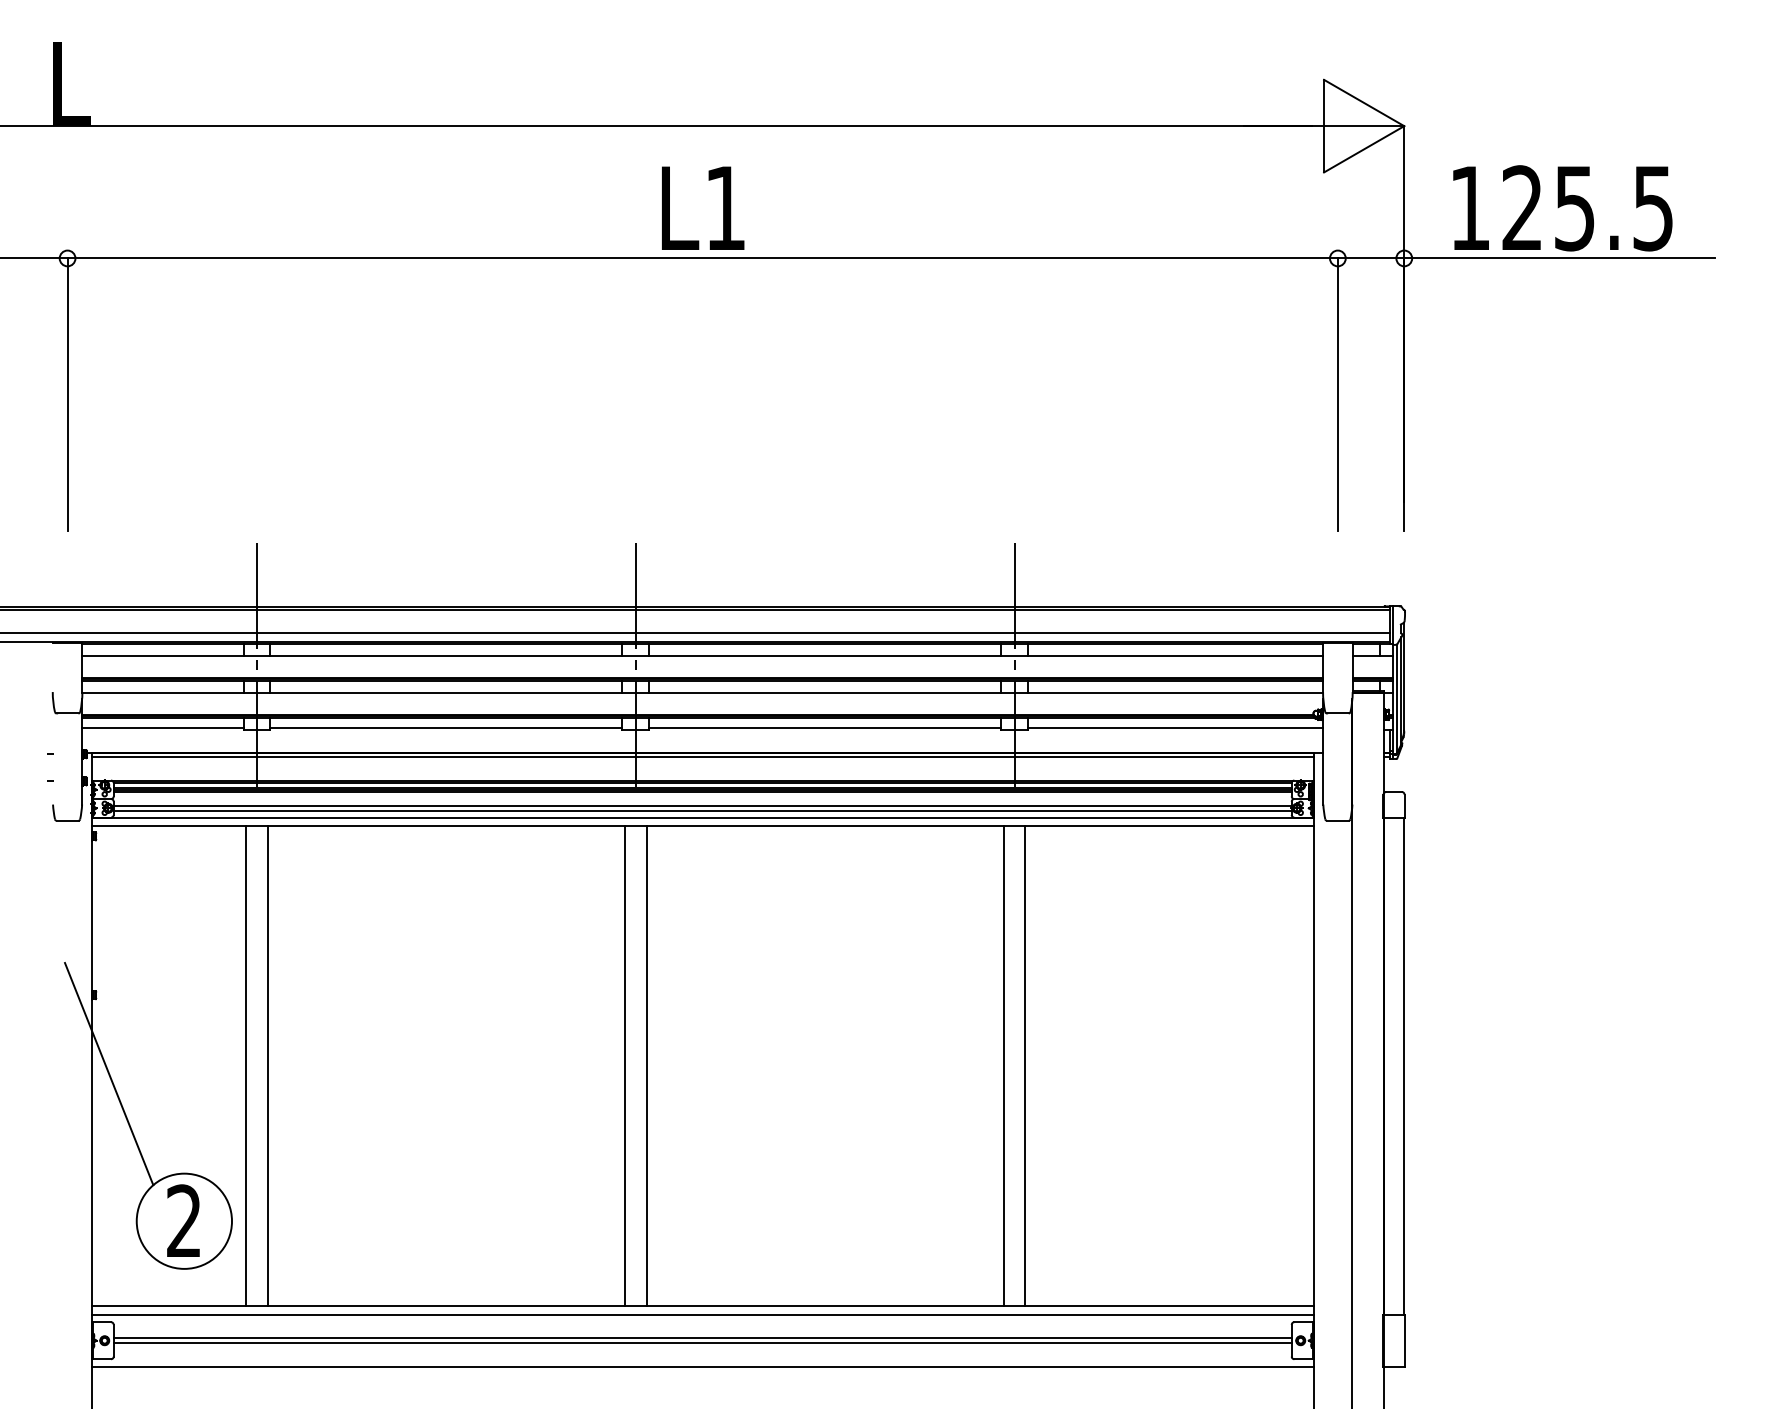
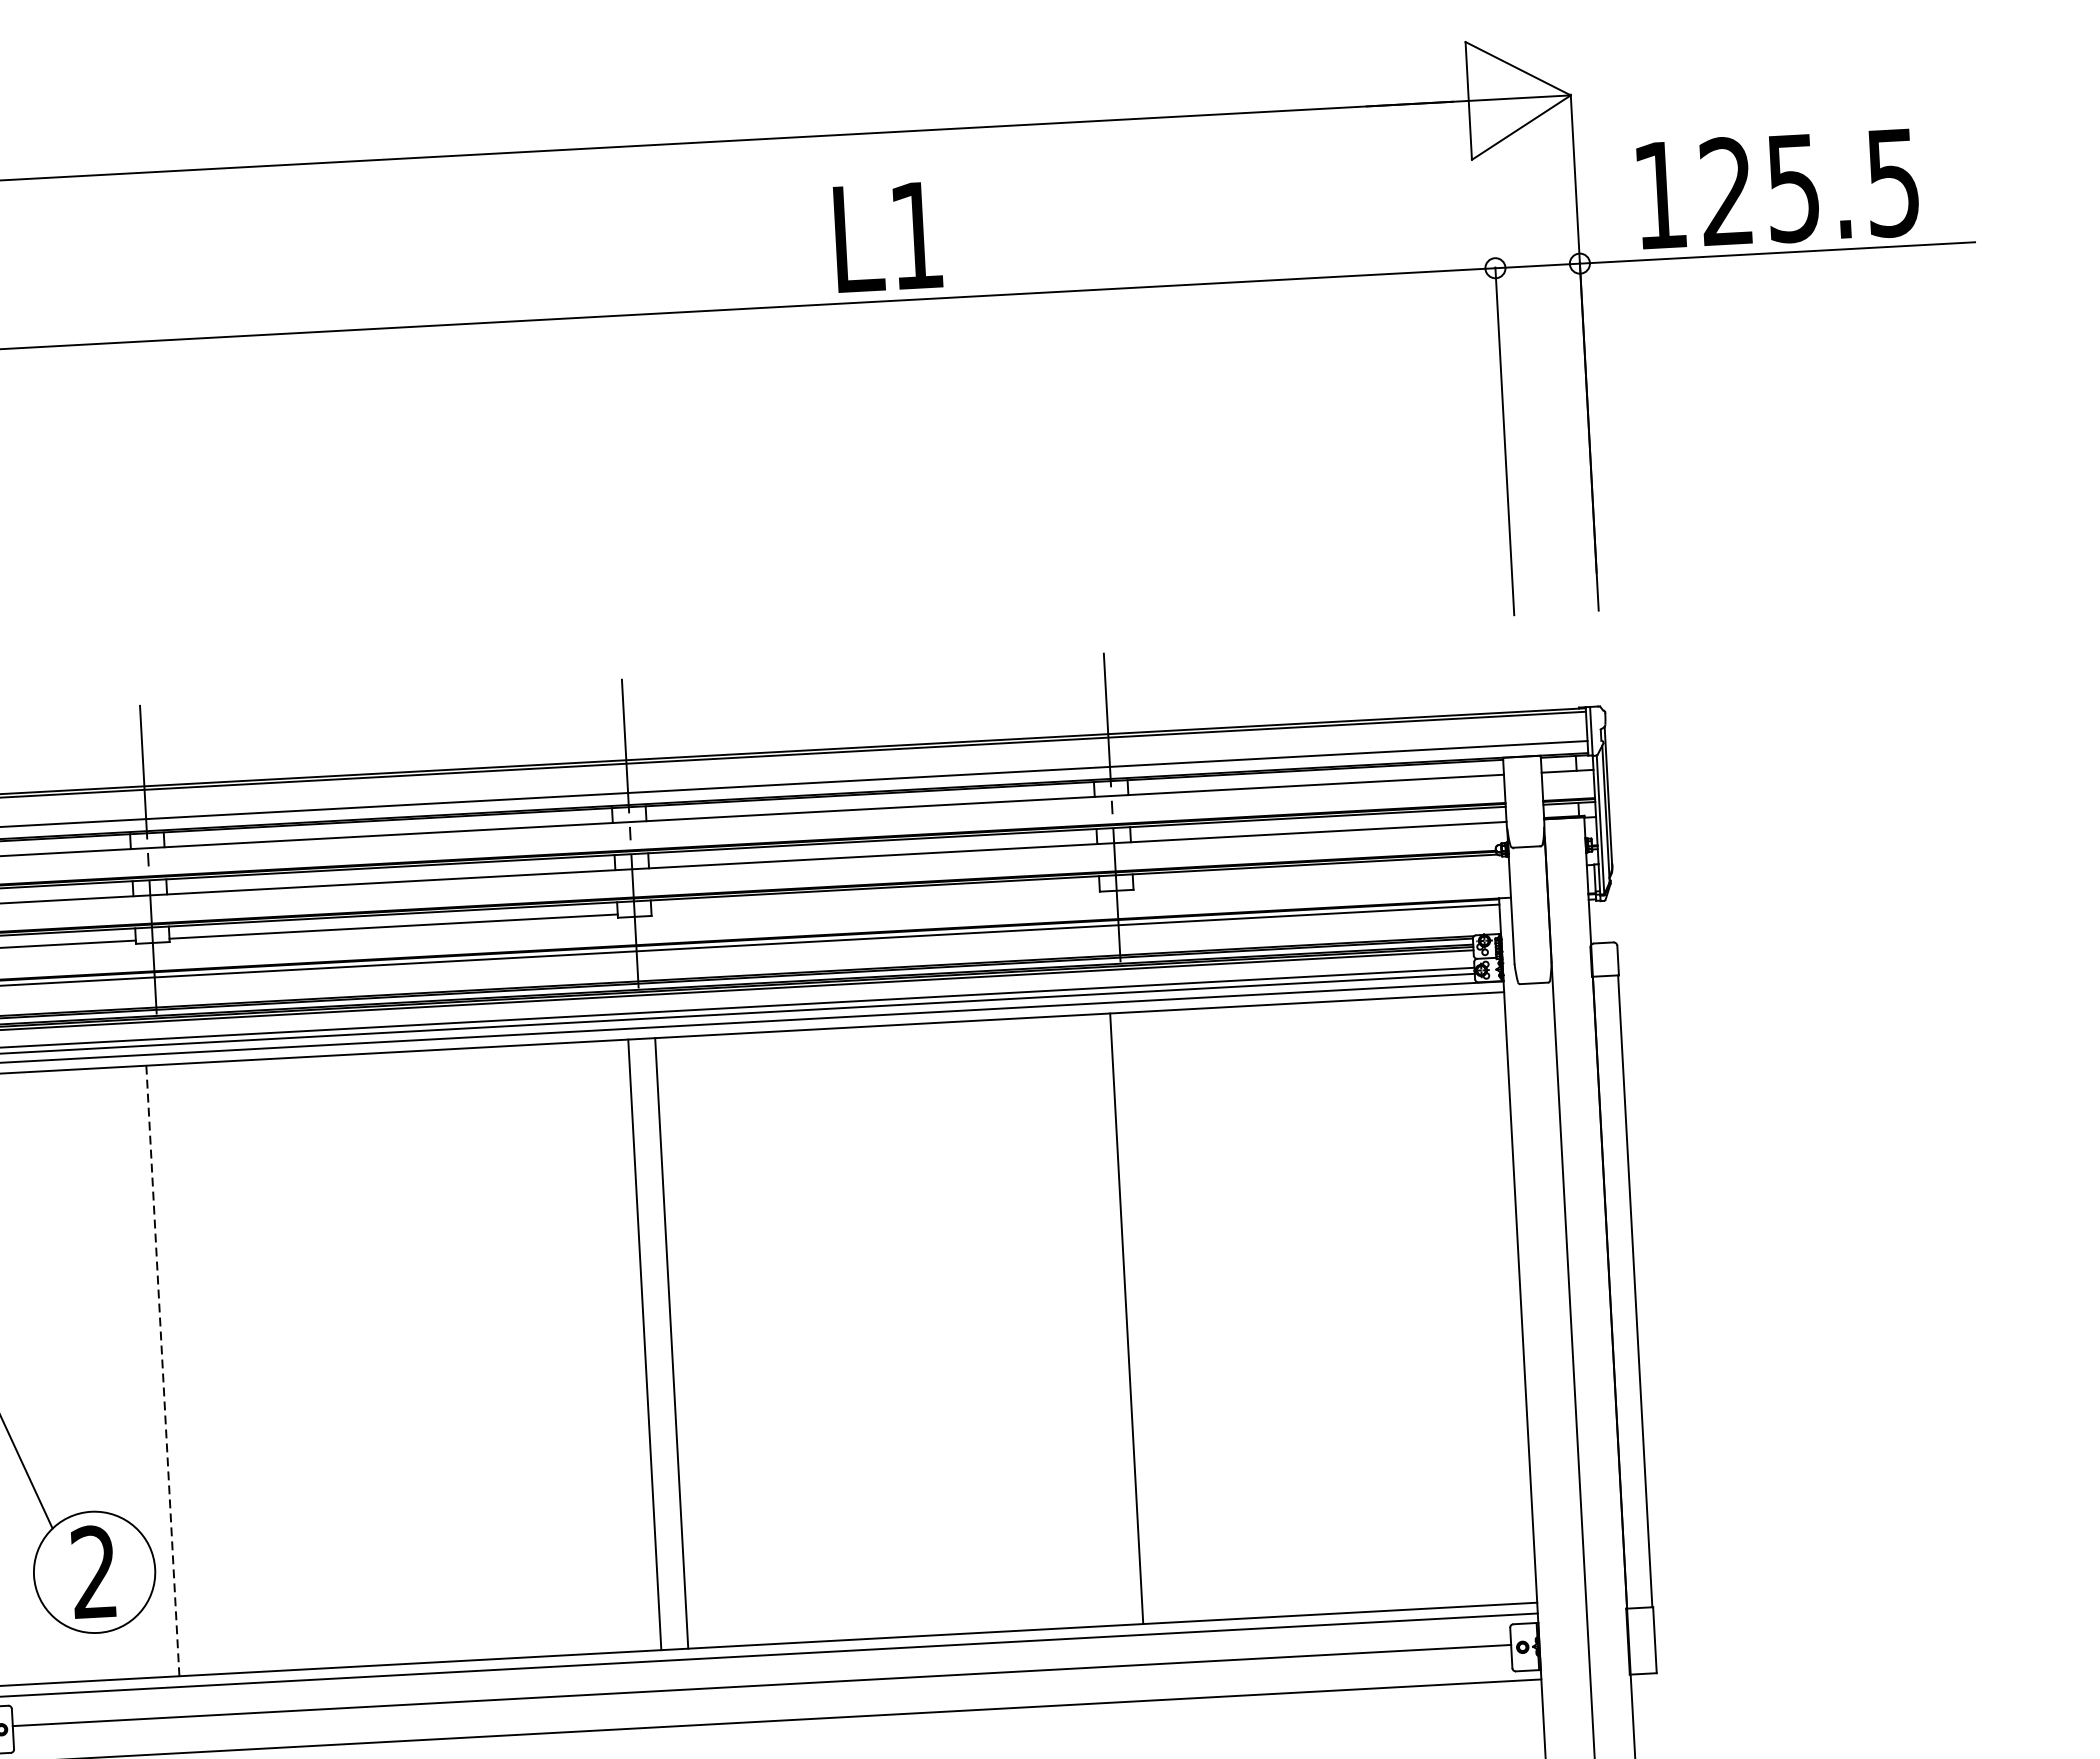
text: (703, 207) -> (888, 236), moved
line: (824, 727) -> (874, 900), removed
line: (1175, 727) -> (1321, 876), removed
line: (246, 1066) -> (162, 1371), solid -> dashed
line: (267, 1066) -> (189, 1369), removed
line: (1025, 1066) -> (1153, 1317), removed
line: (702, 1343) -> (762, 1692), removed

